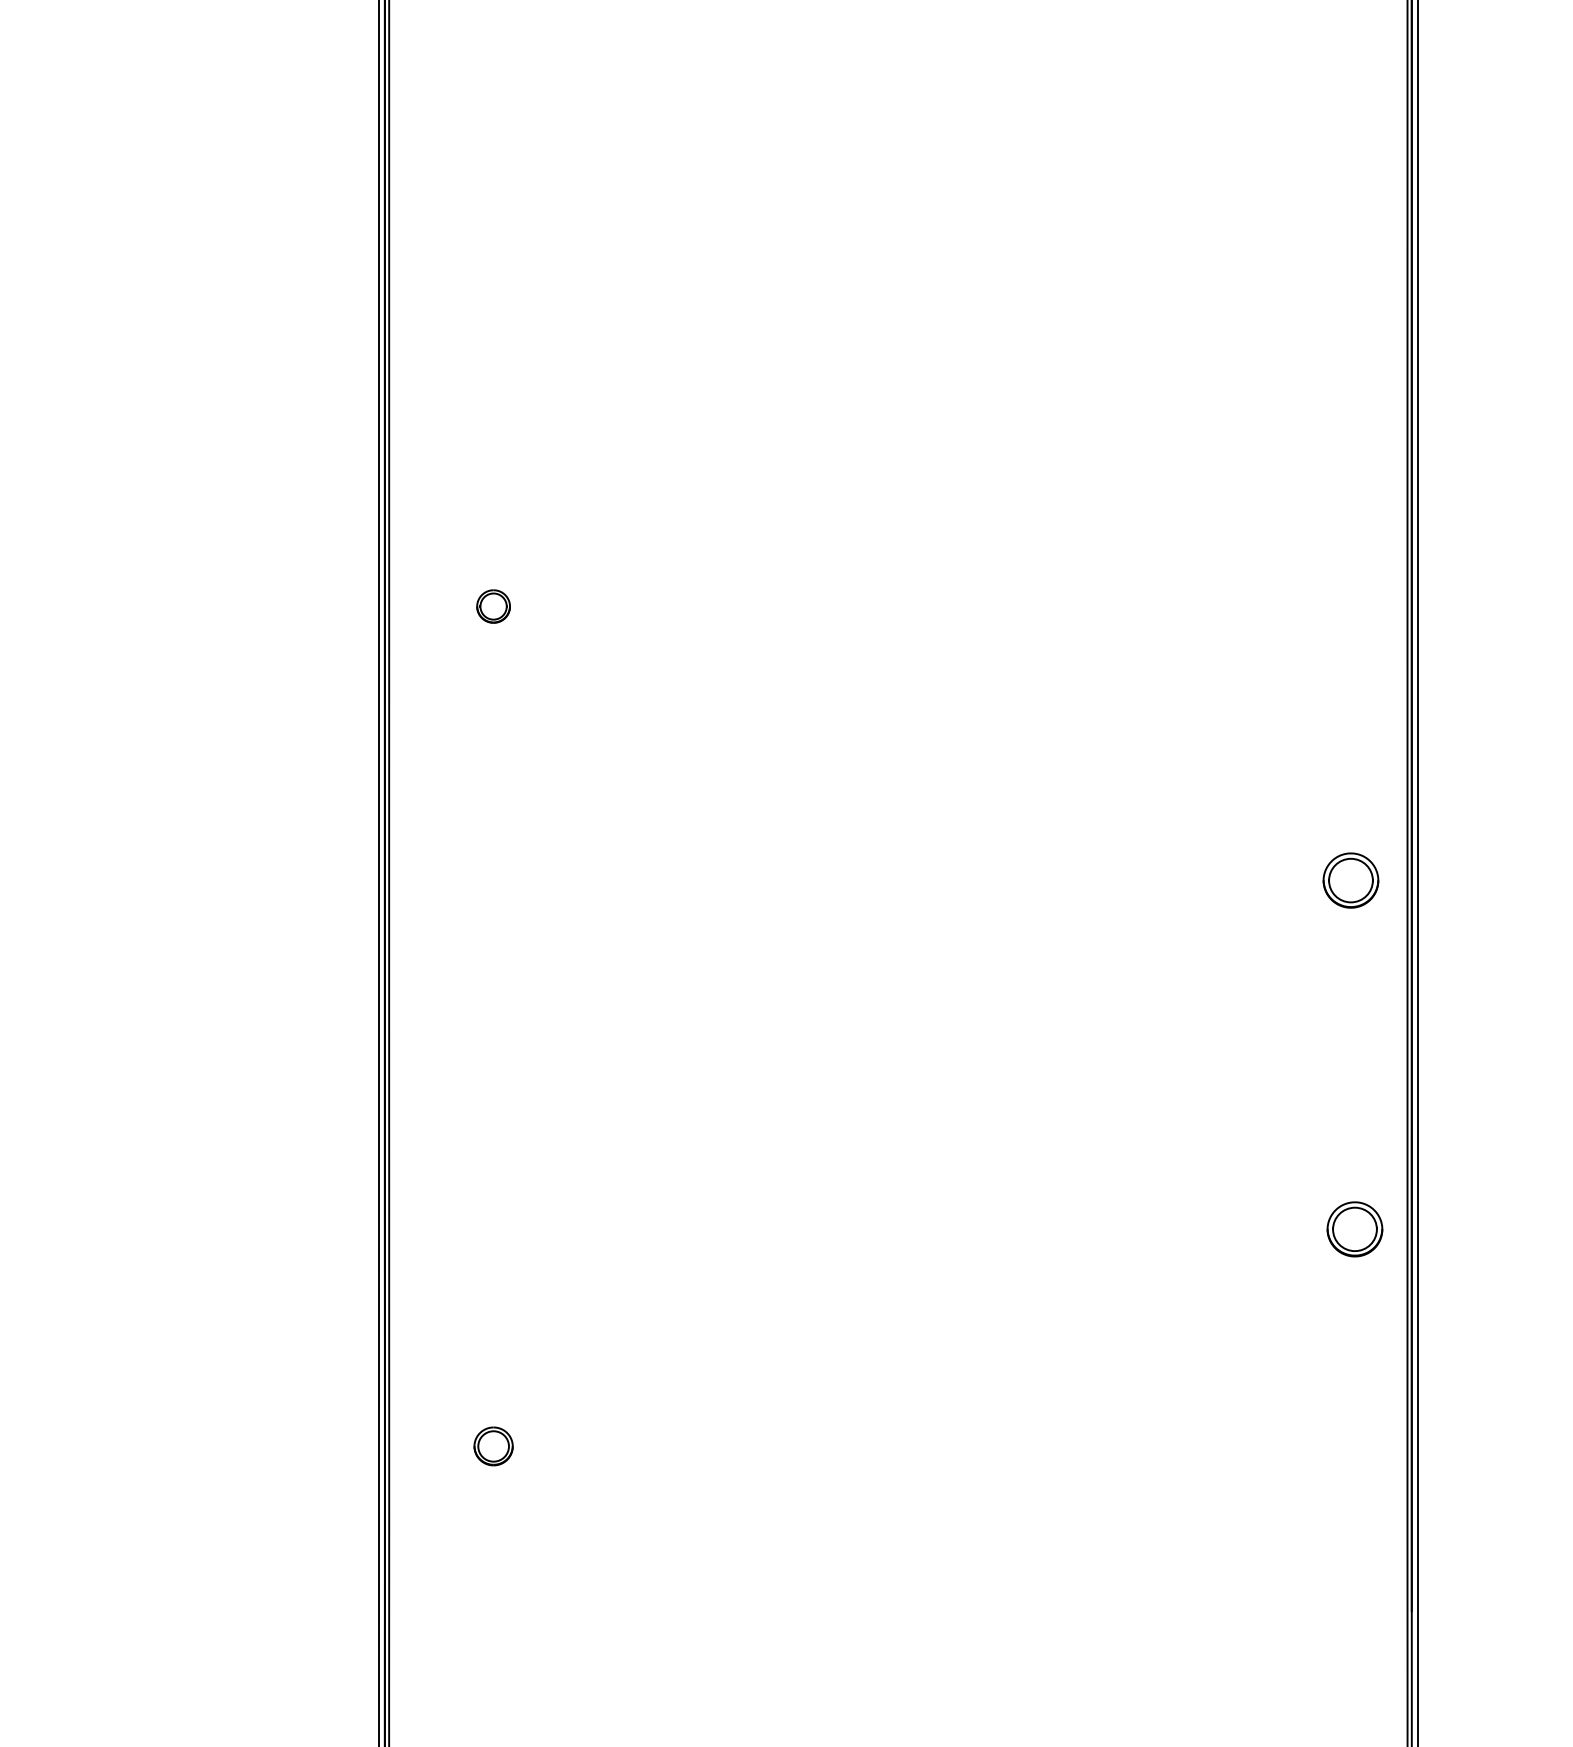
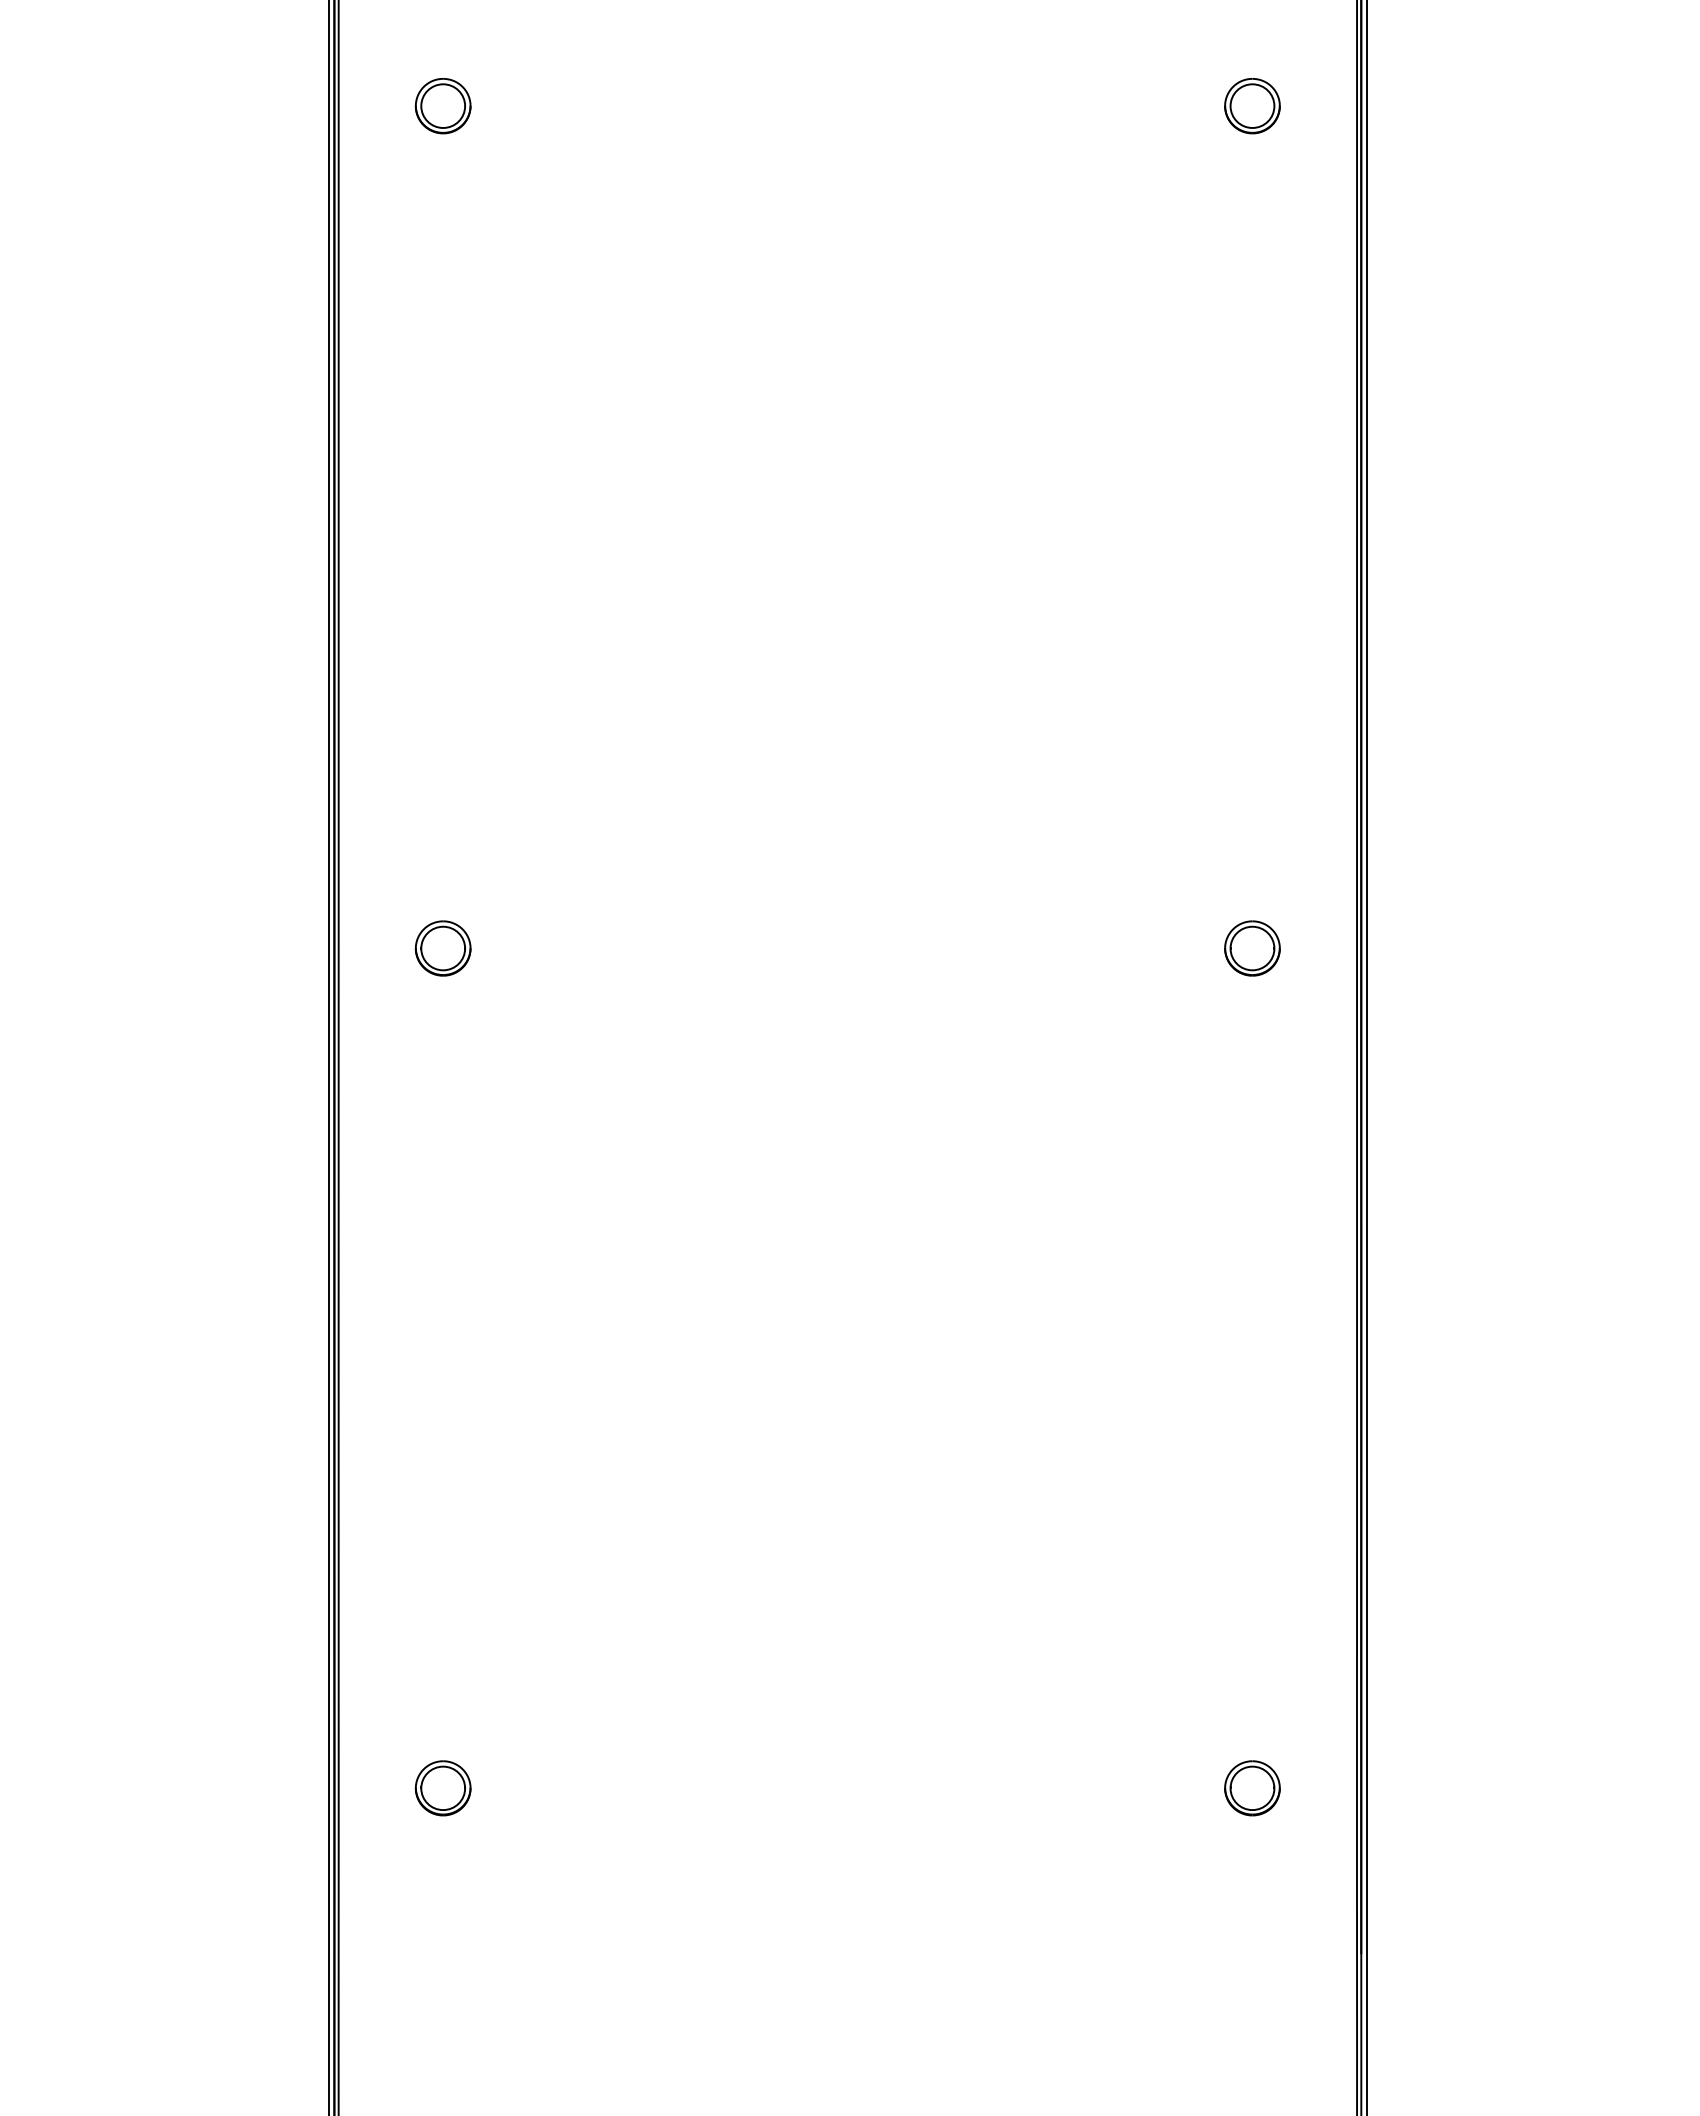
part: (492, 606) -> (442, 948), size x1.67
part: (1350, 880) -> (1252, 948), moved
part: (1354, 1229) -> (1252, 1788), moved
part: (492, 1446) -> (442, 1788), size x1.43

